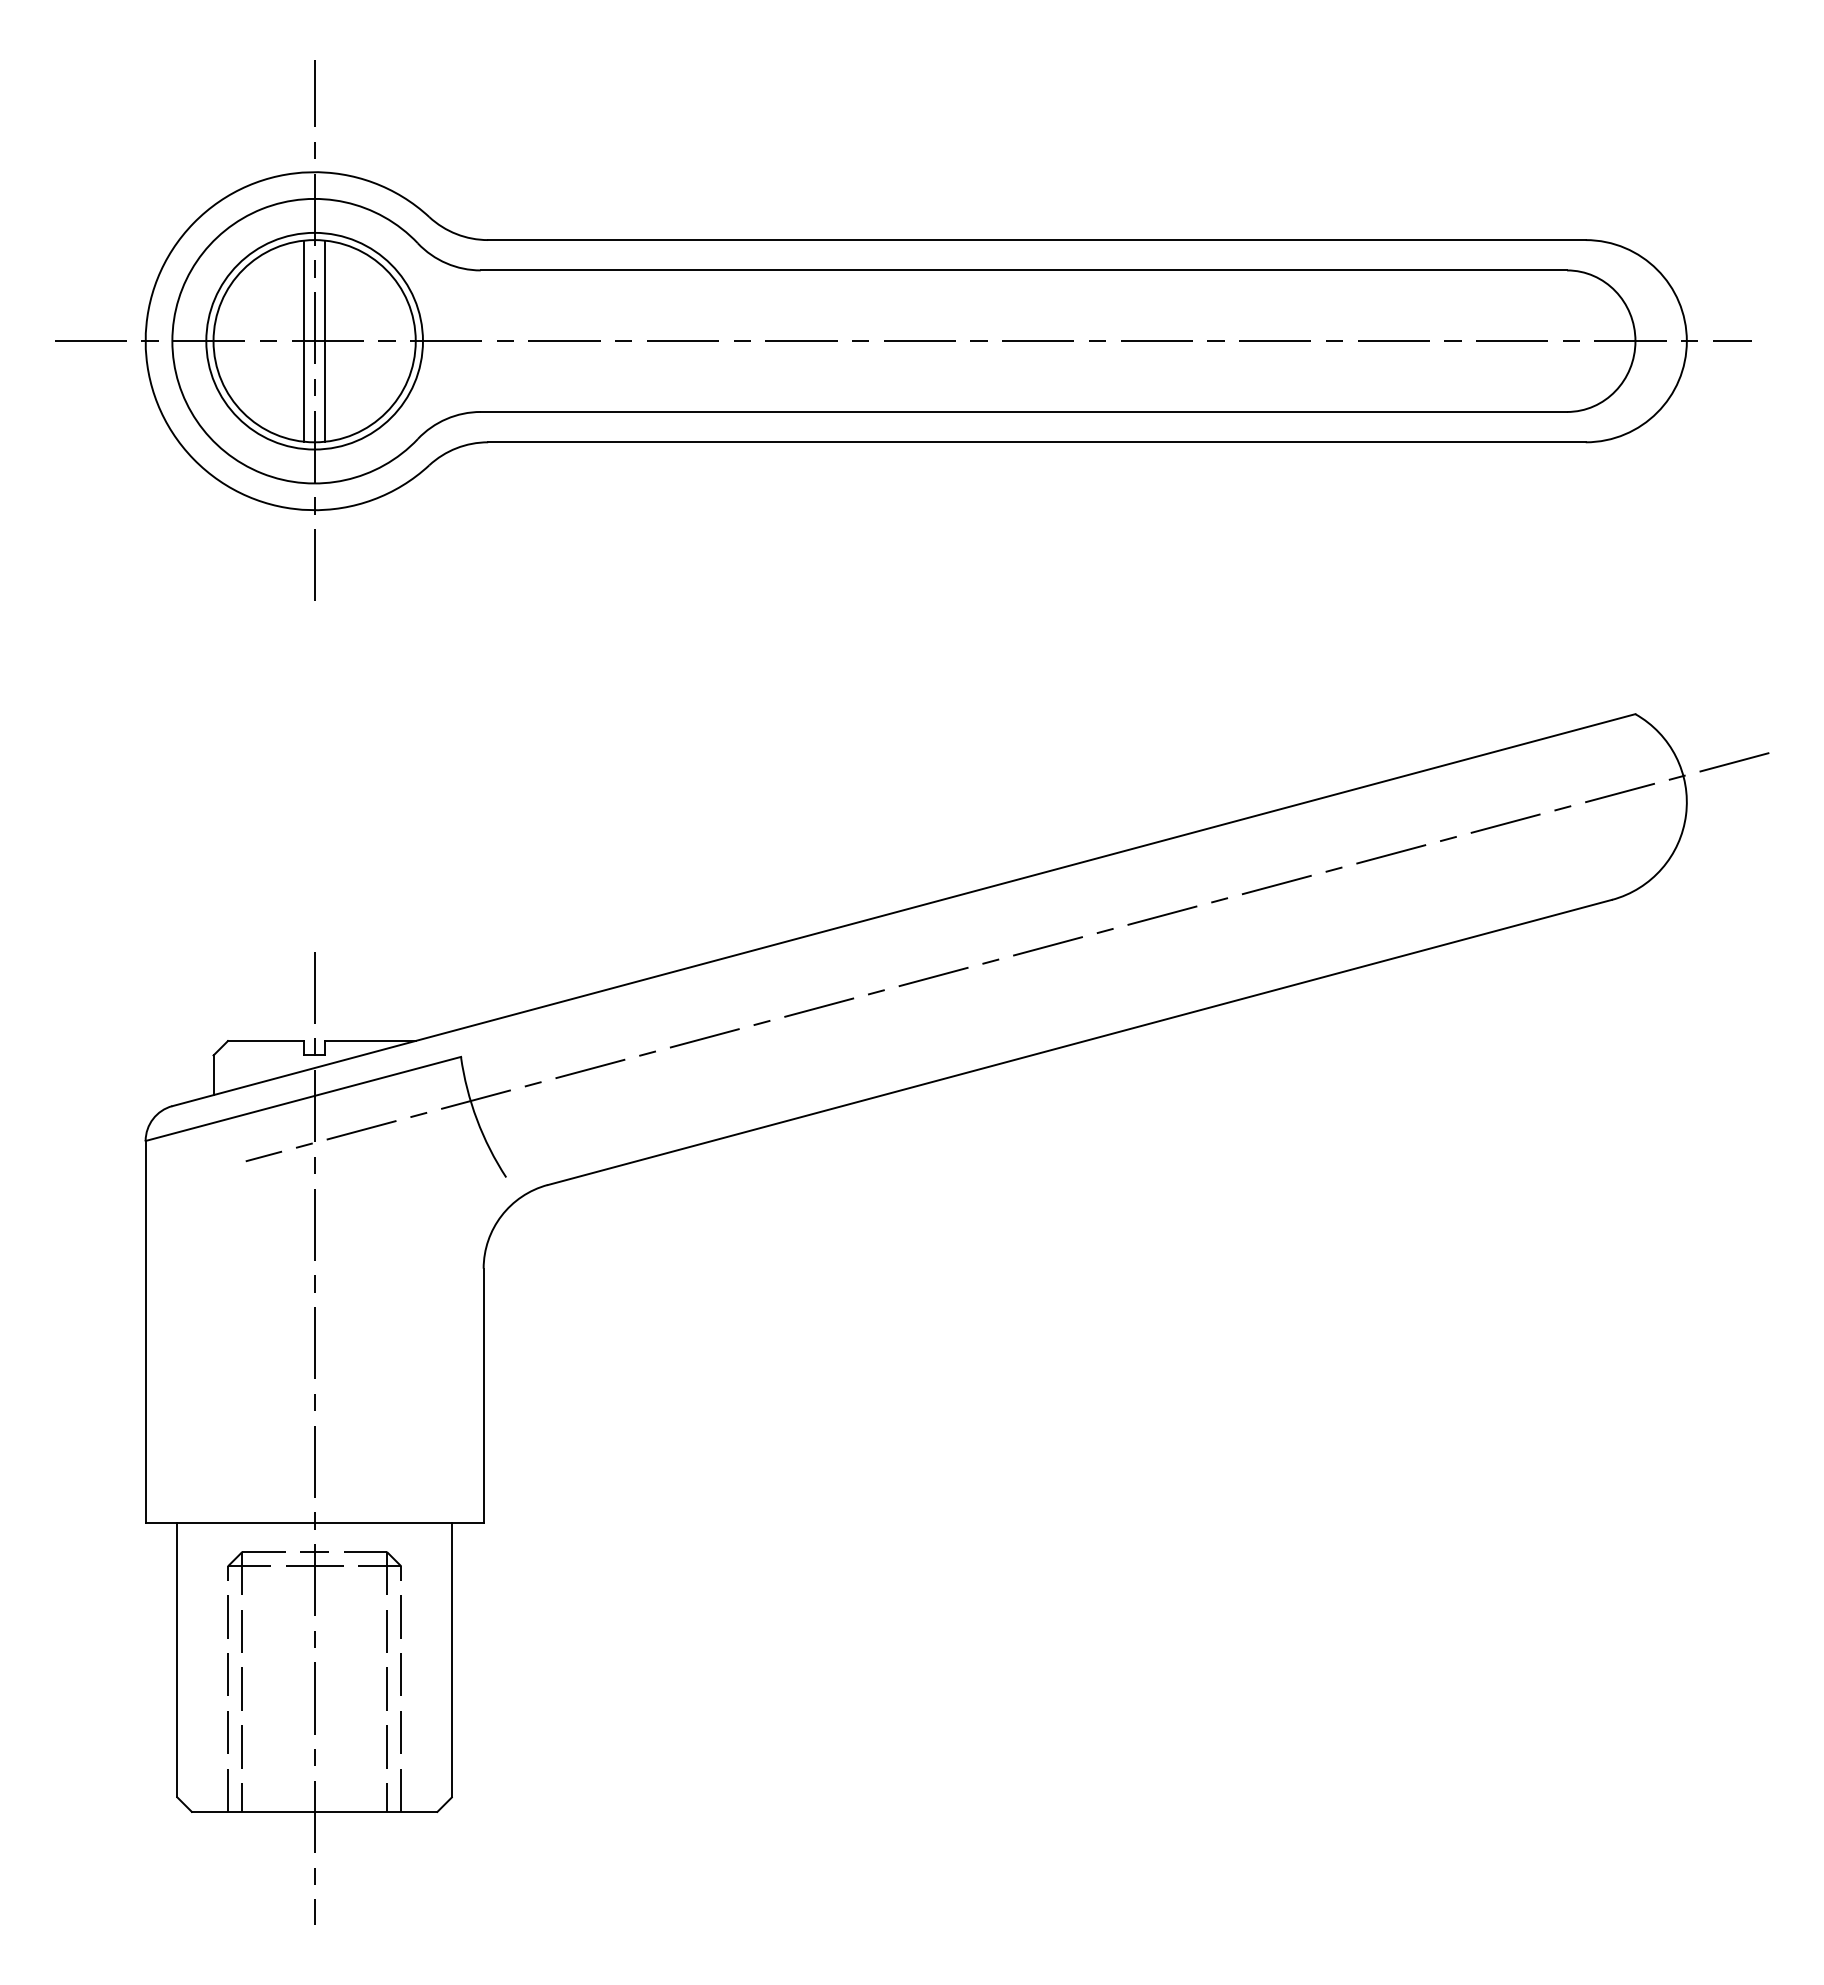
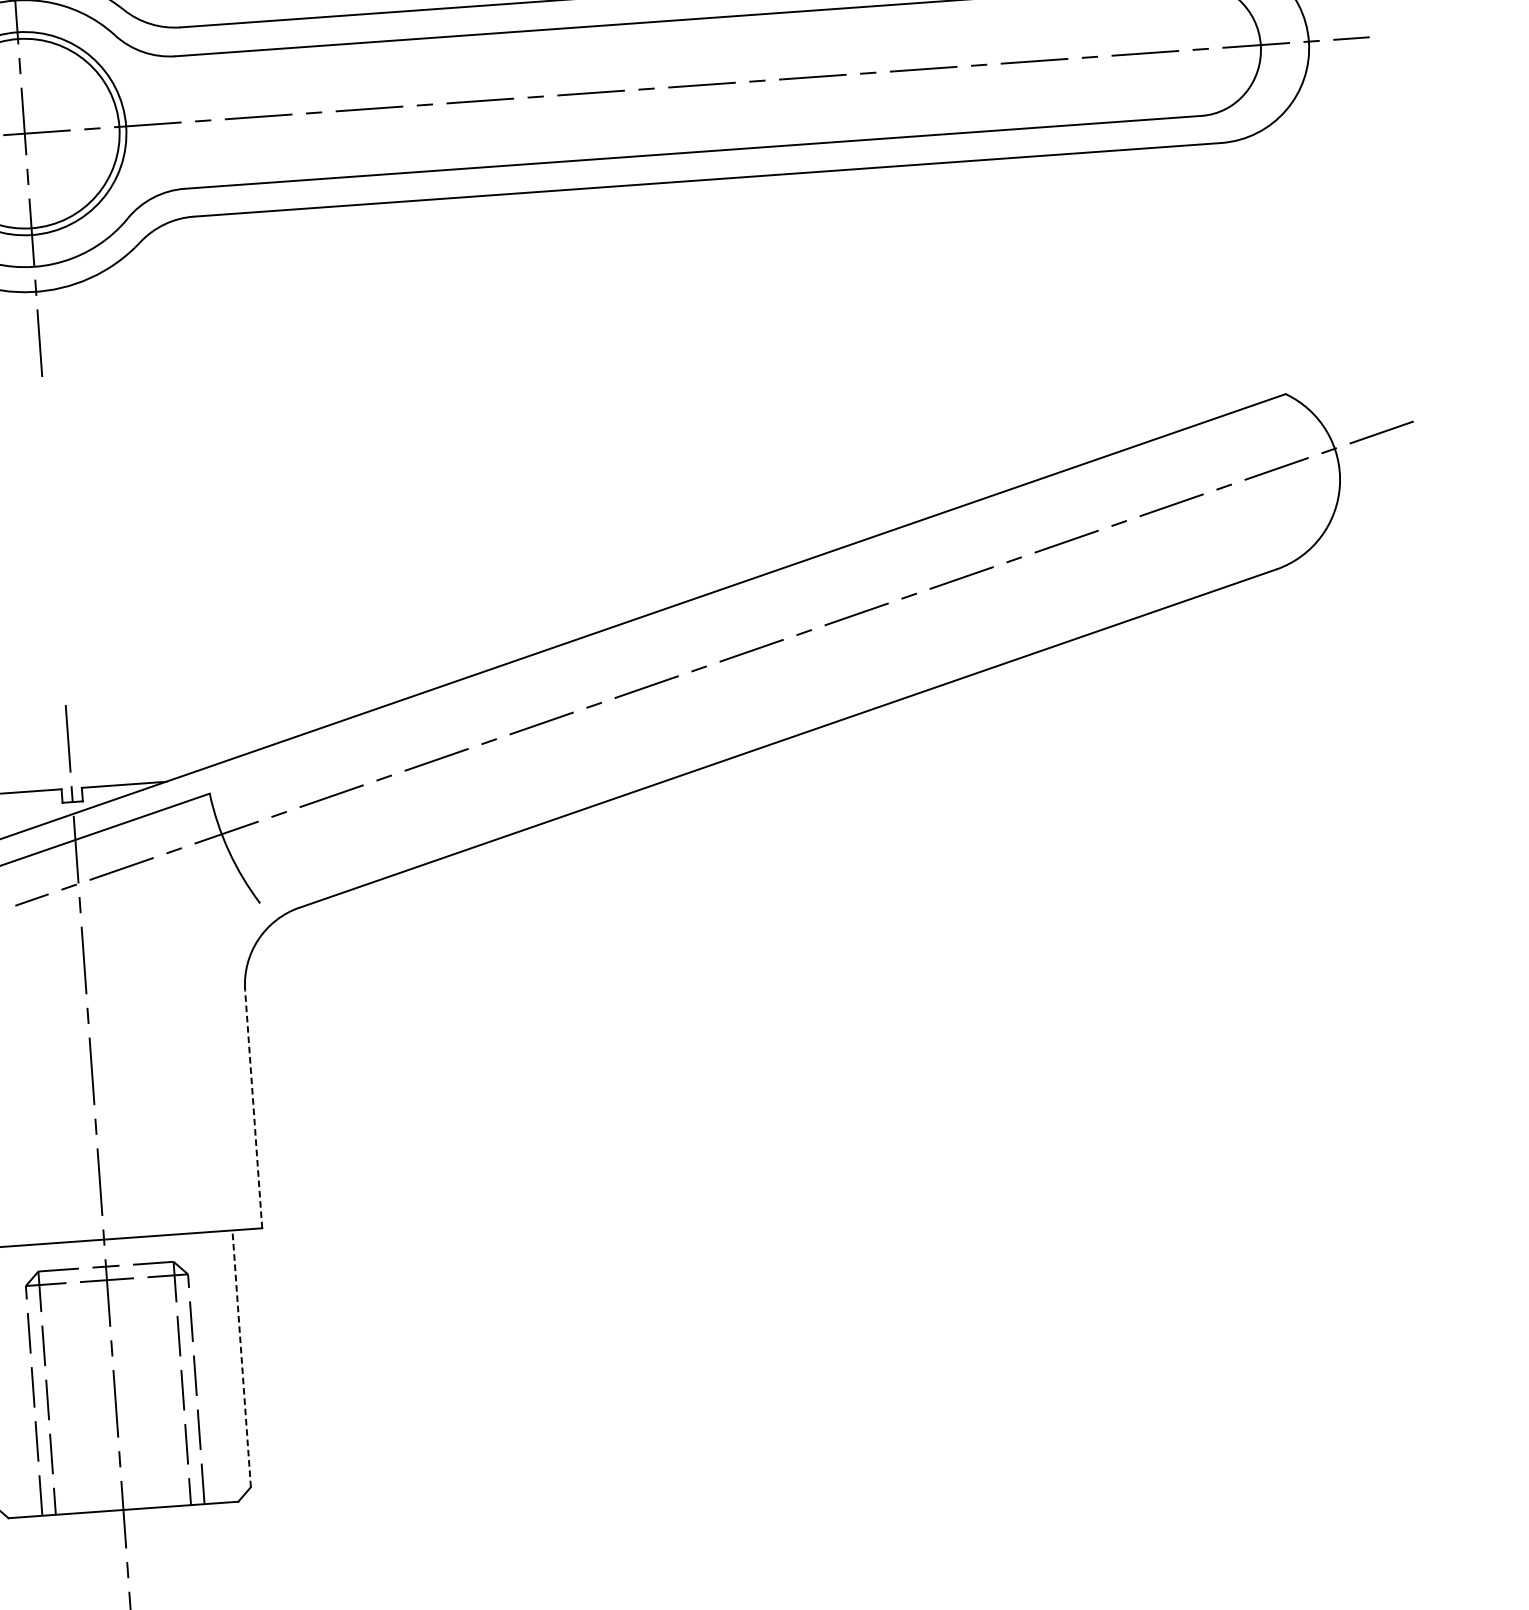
line: (303, 340) -> (14, 133), removed
line: (325, 340) -> (34, 132), removed
line: (483, 1395) -> (253, 1108), solid -> dashed
line: (451, 1659) -> (241, 1358), solid -> dashed

